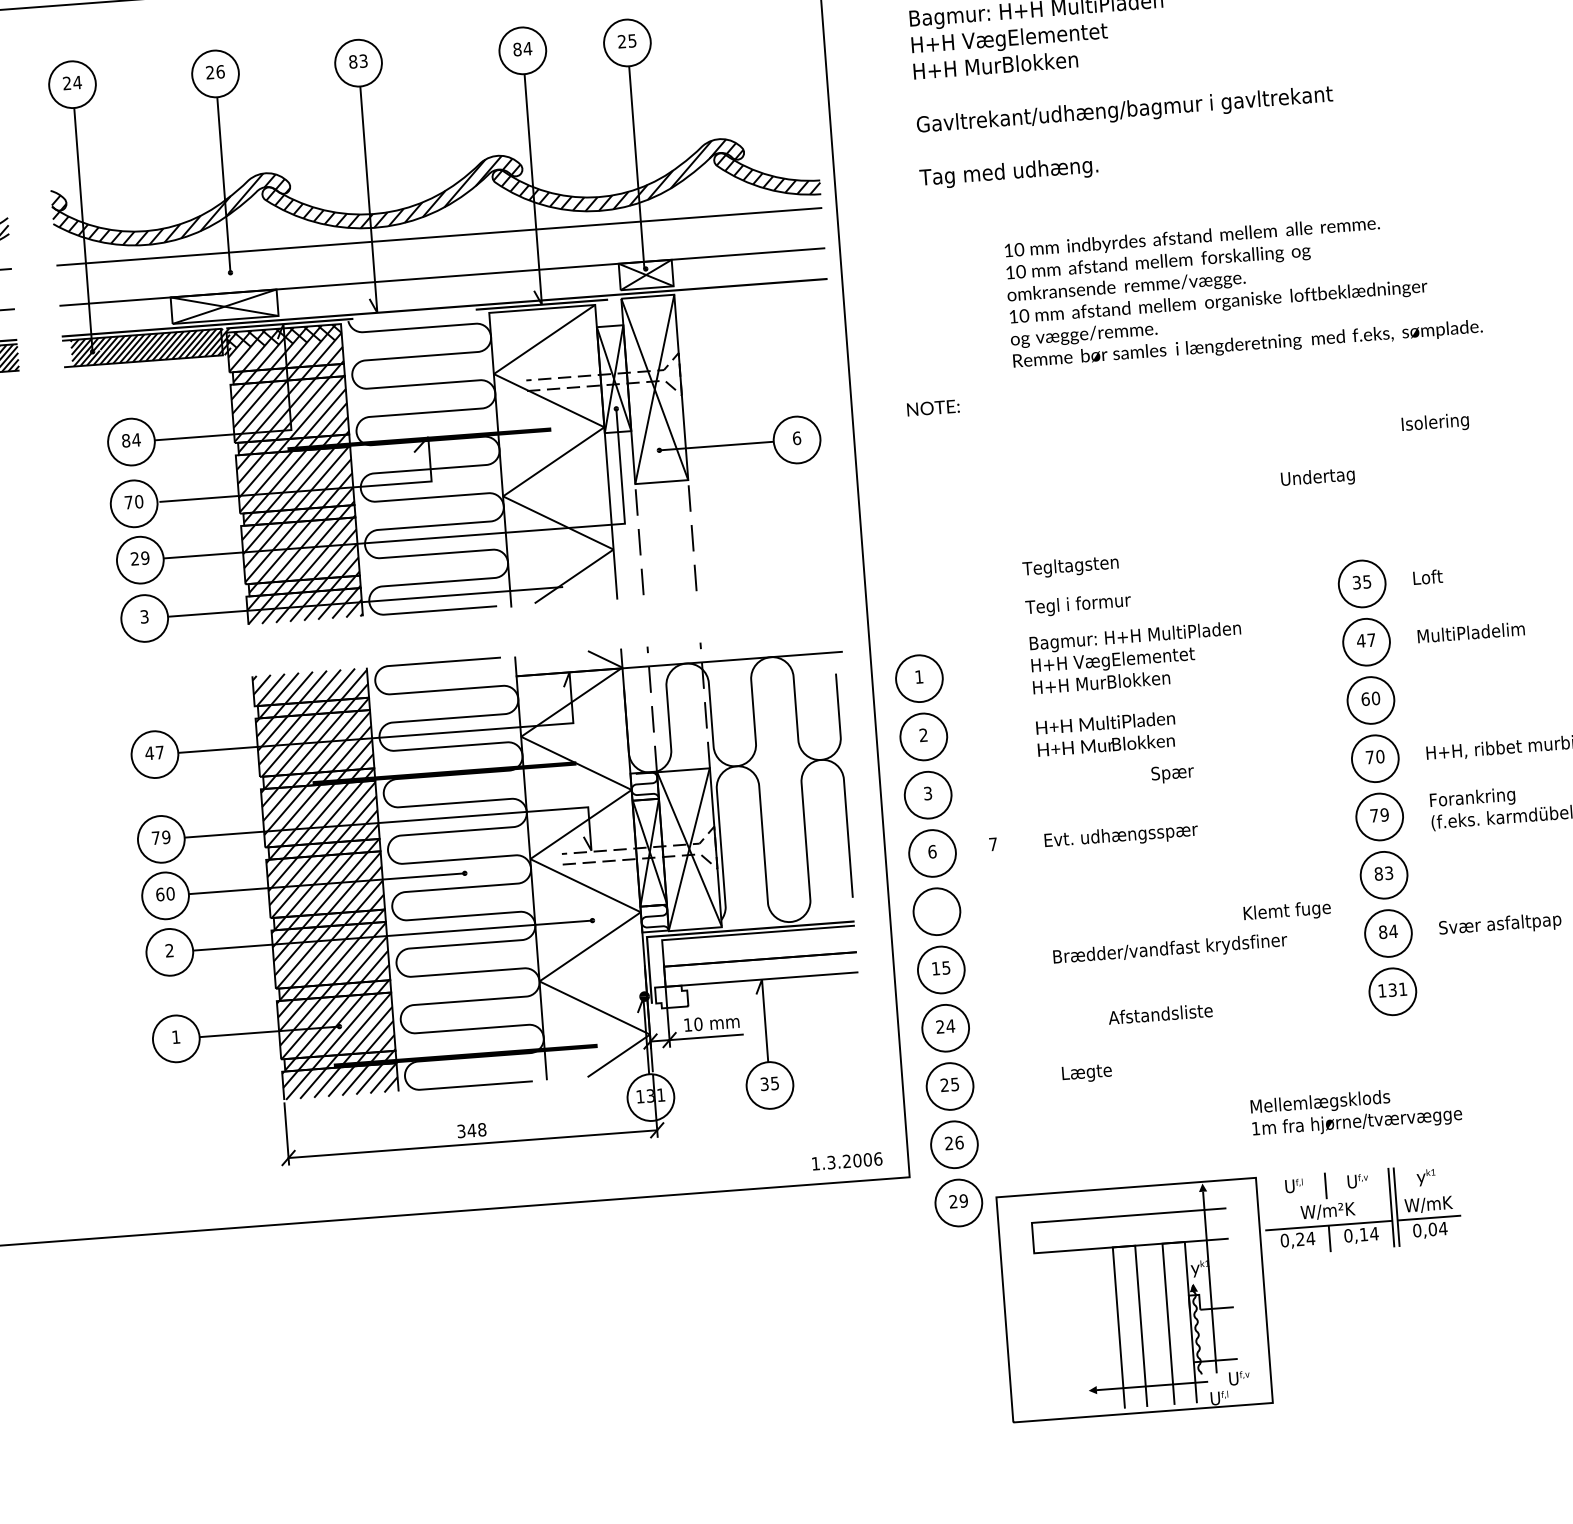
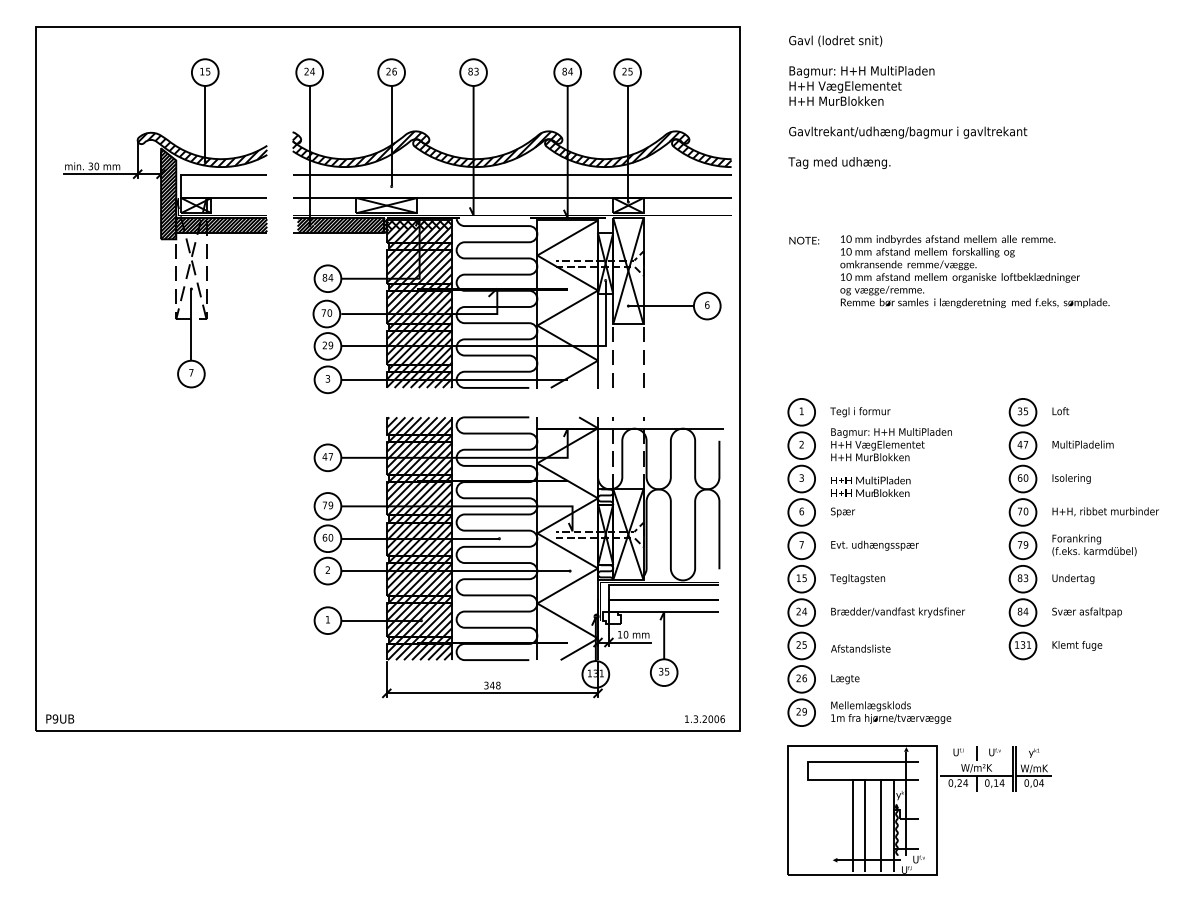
text: (1242, 289) -> (974, 271), moved
text: (933, 407) -> (804, 240), moved
text: (1435, 422) -> (1071, 478), moved
text: (1318, 478) -> (1073, 579), moved
text: (1070, 567) -> (857, 579), moved
text: (1171, 774) -> (842, 512), moved
text: (1287, 911) -> (1077, 645), moved
part: (938, 940) -> (801, 562), moved
text: (1160, 1013) -> (860, 648), moved
text: (1356, 1111) -> (891, 712), moved

